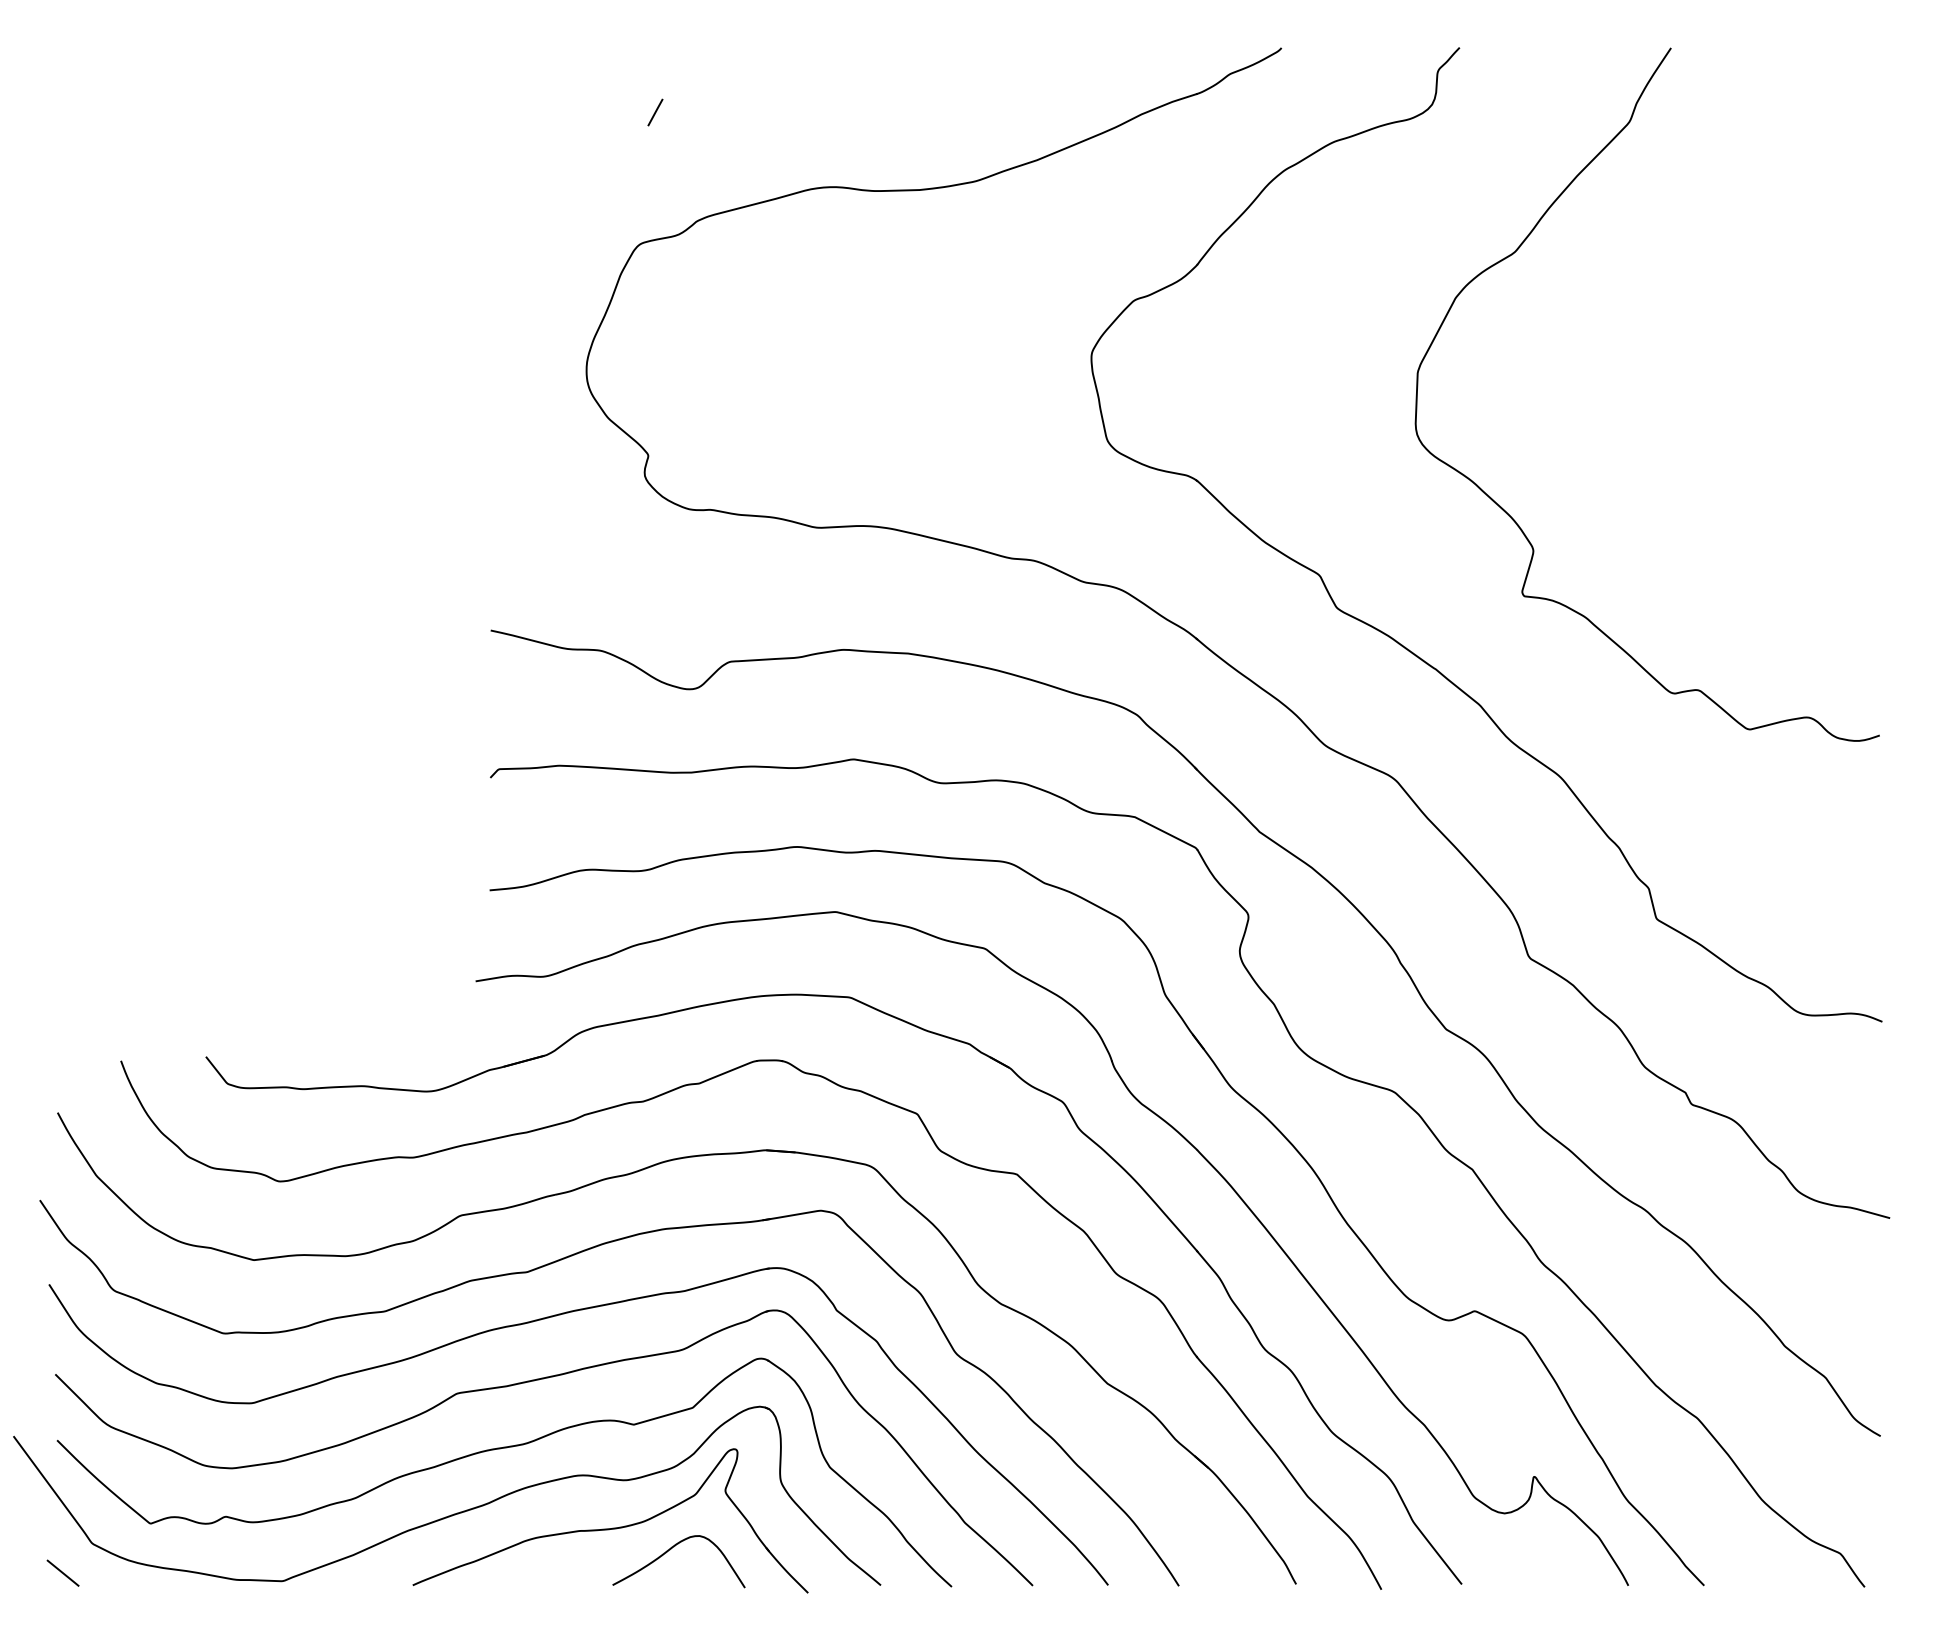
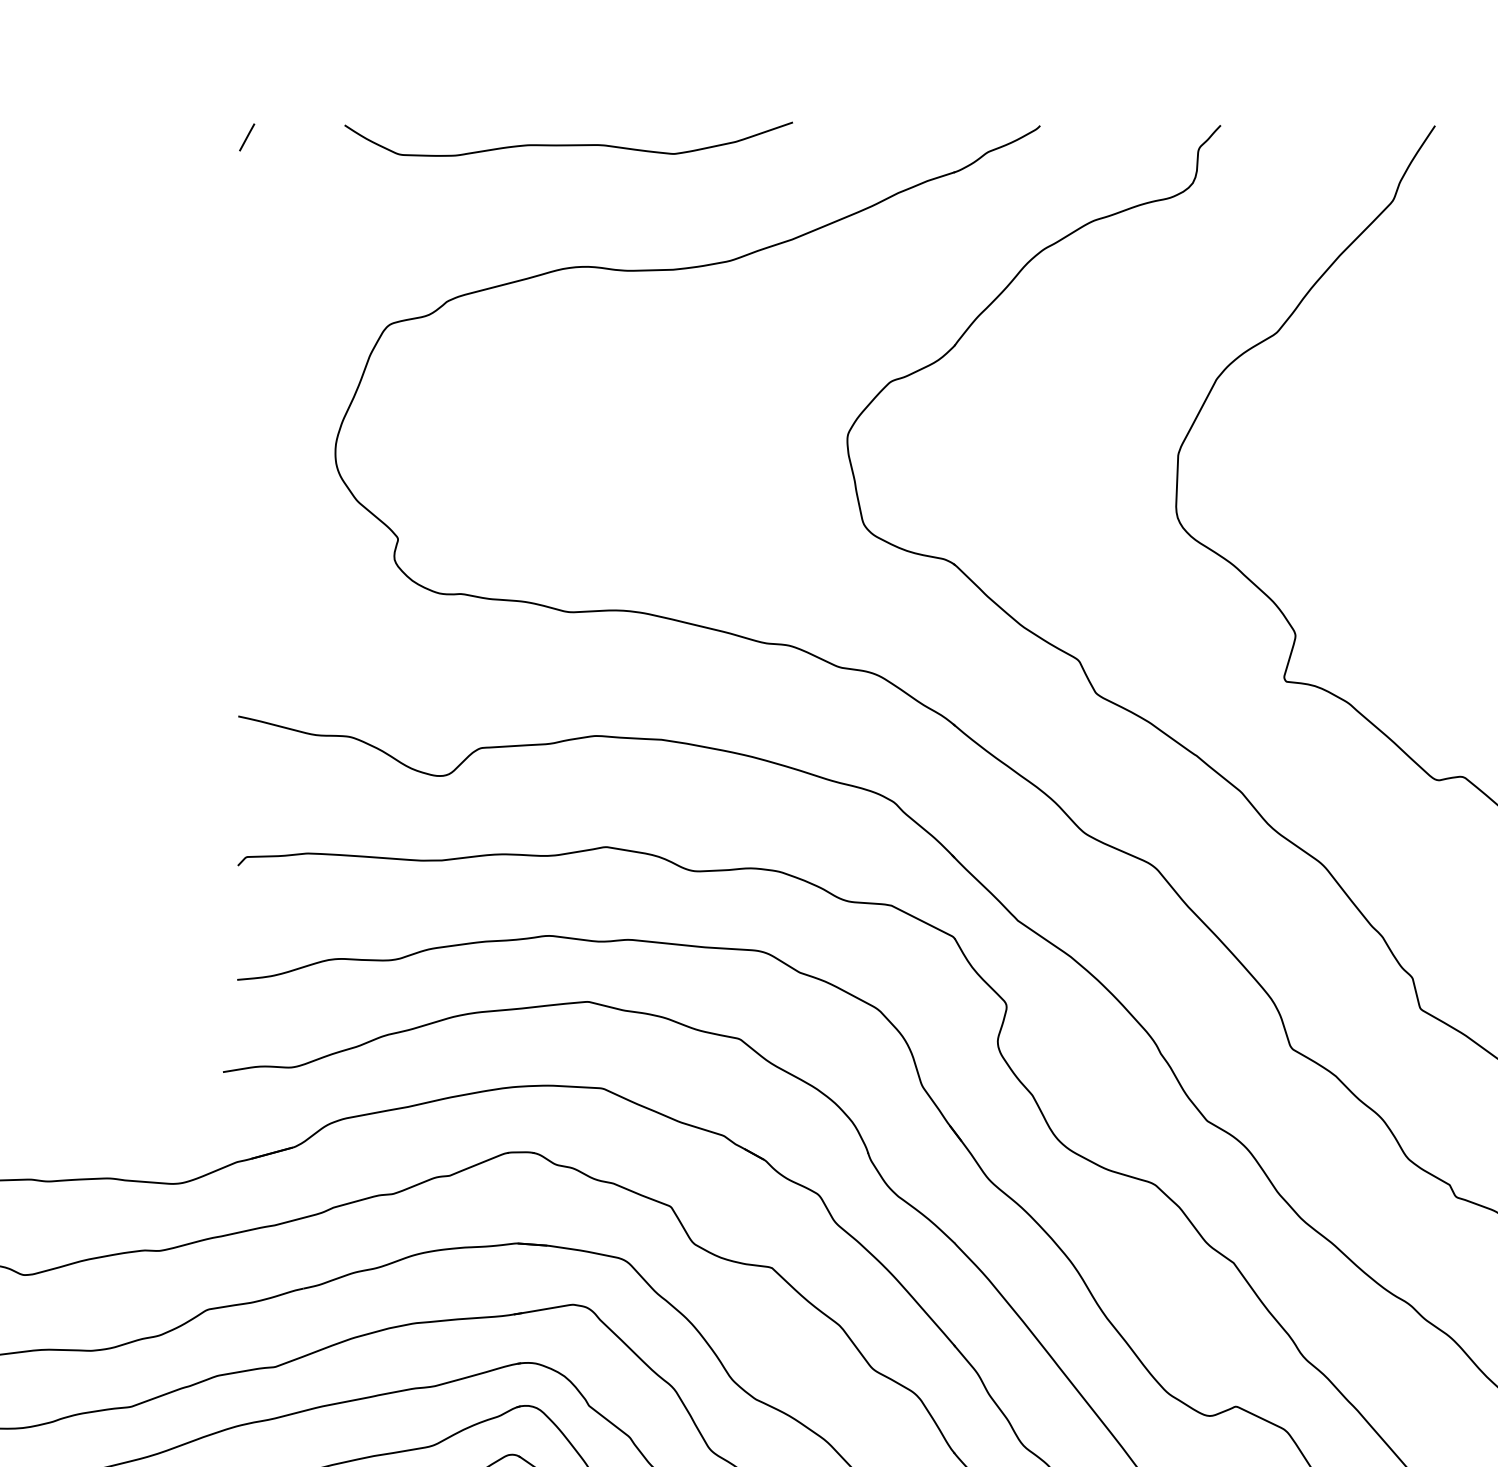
curve: (816, 66) -> (568, 144), added
line: (655, 112) -> (247, 137), moved

